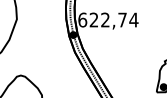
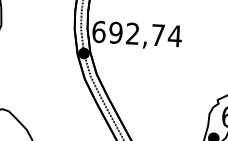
text: (93, 19) -> (115, 31), 622,74 -> 692,74

